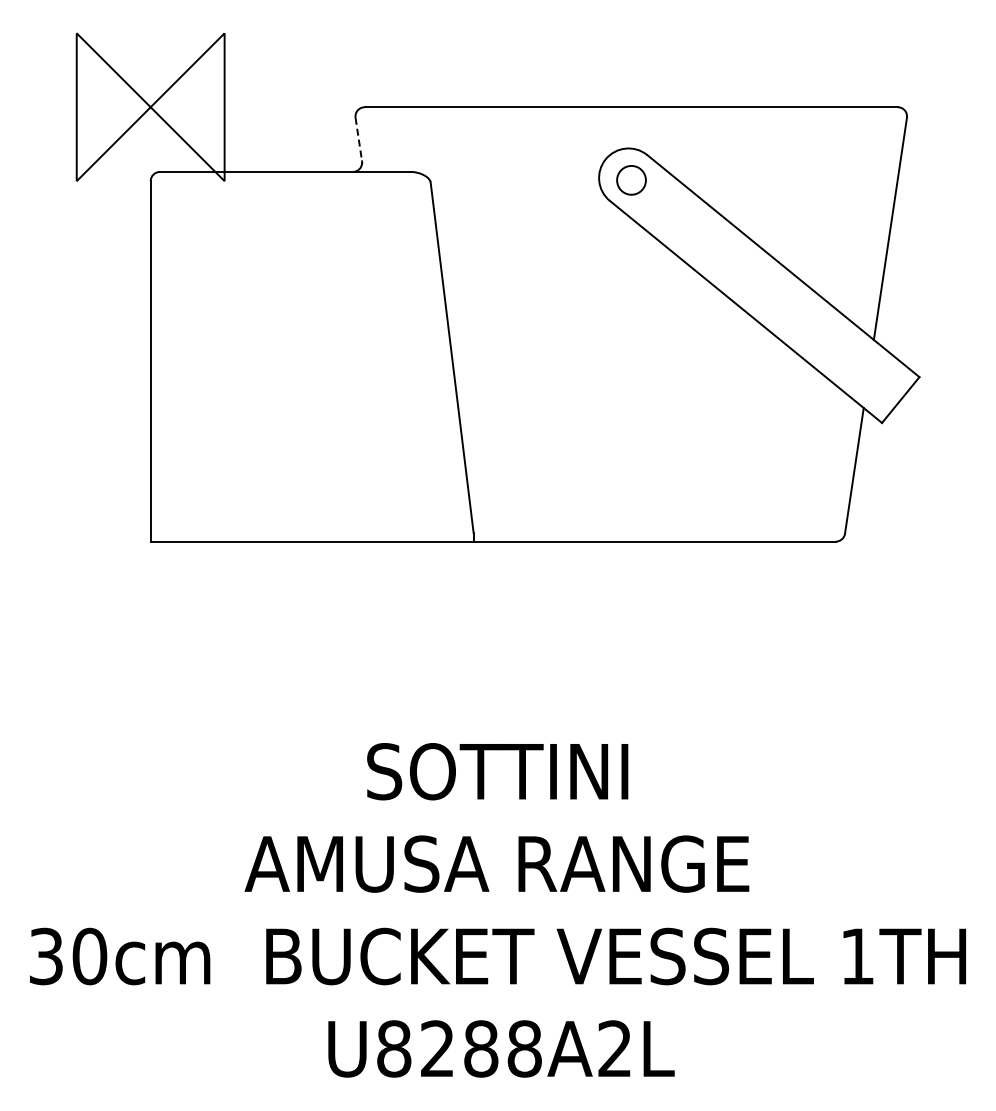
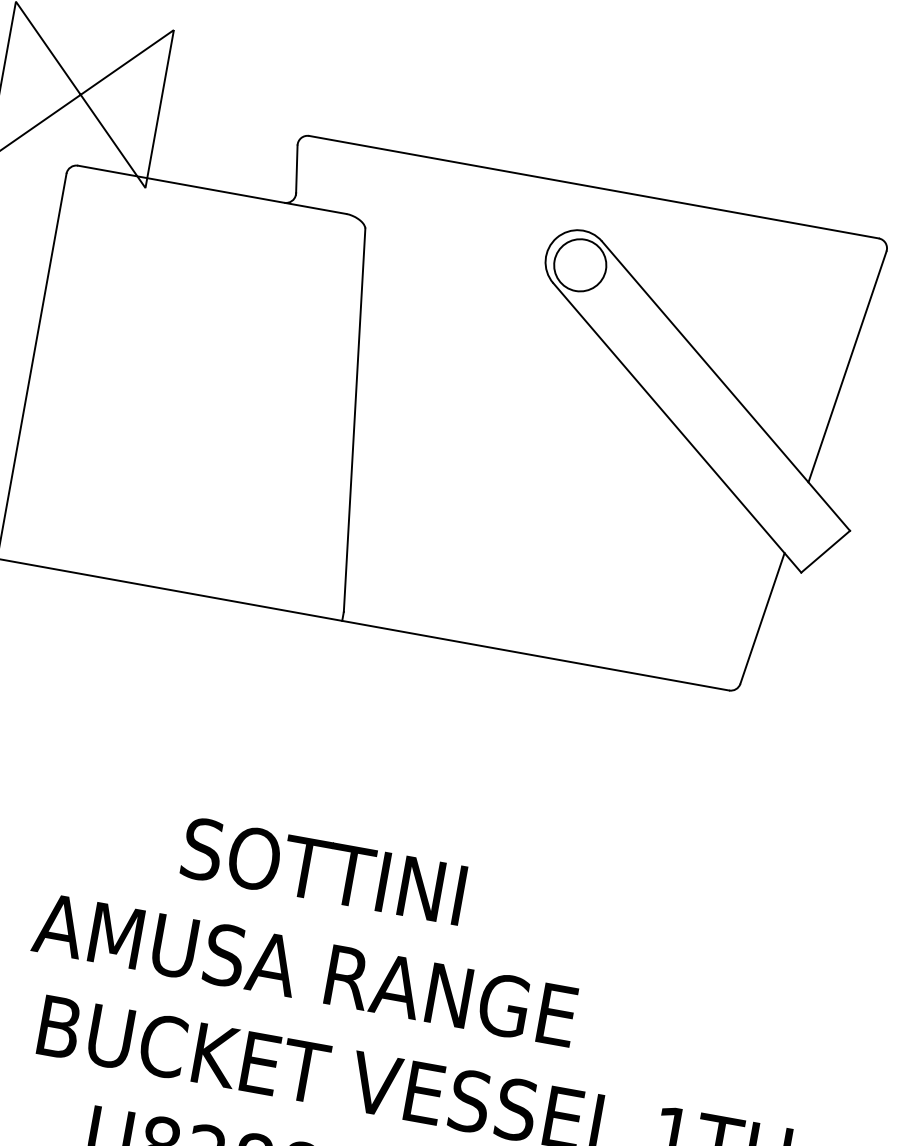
line: (358, 139) -> (296, 169), dashed -> solid
circle: (631, 180) -> (580, 265), size x1.67

